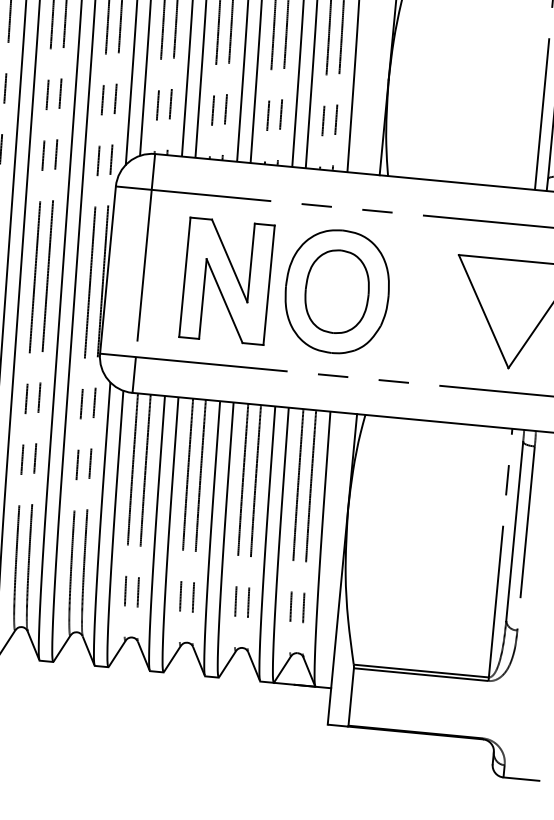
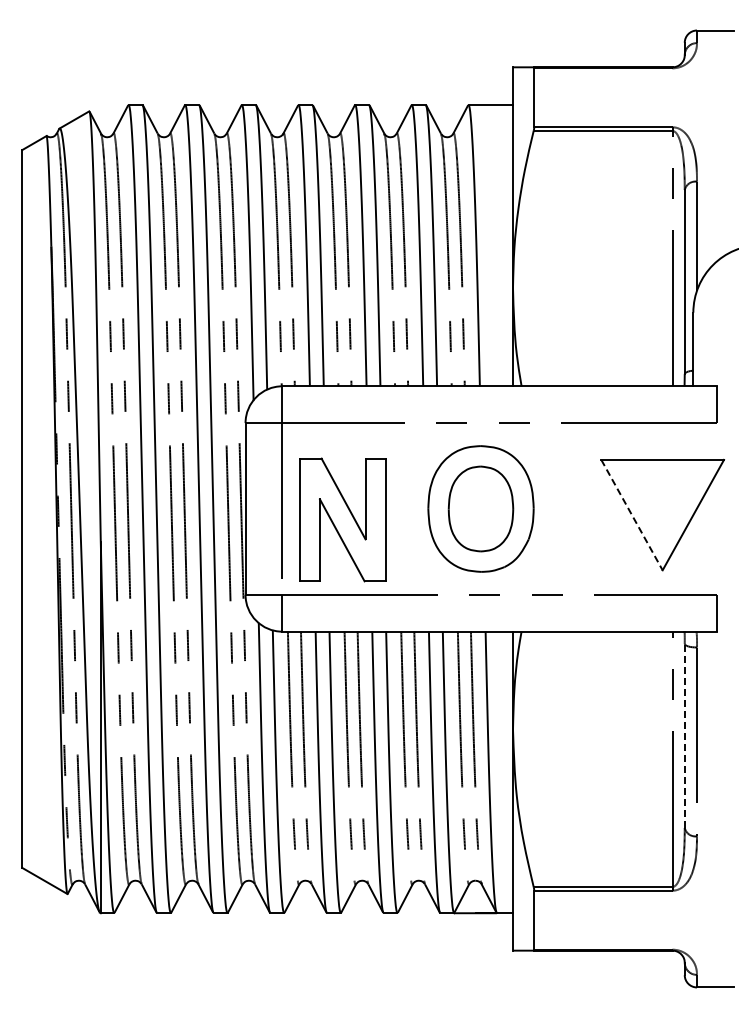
part: (226, 280) -> (342, 519), moved
line: (484, 312) -> (632, 515), solid -> dashed
line: (514, 531) -> (684, 735), solid -> dashed

